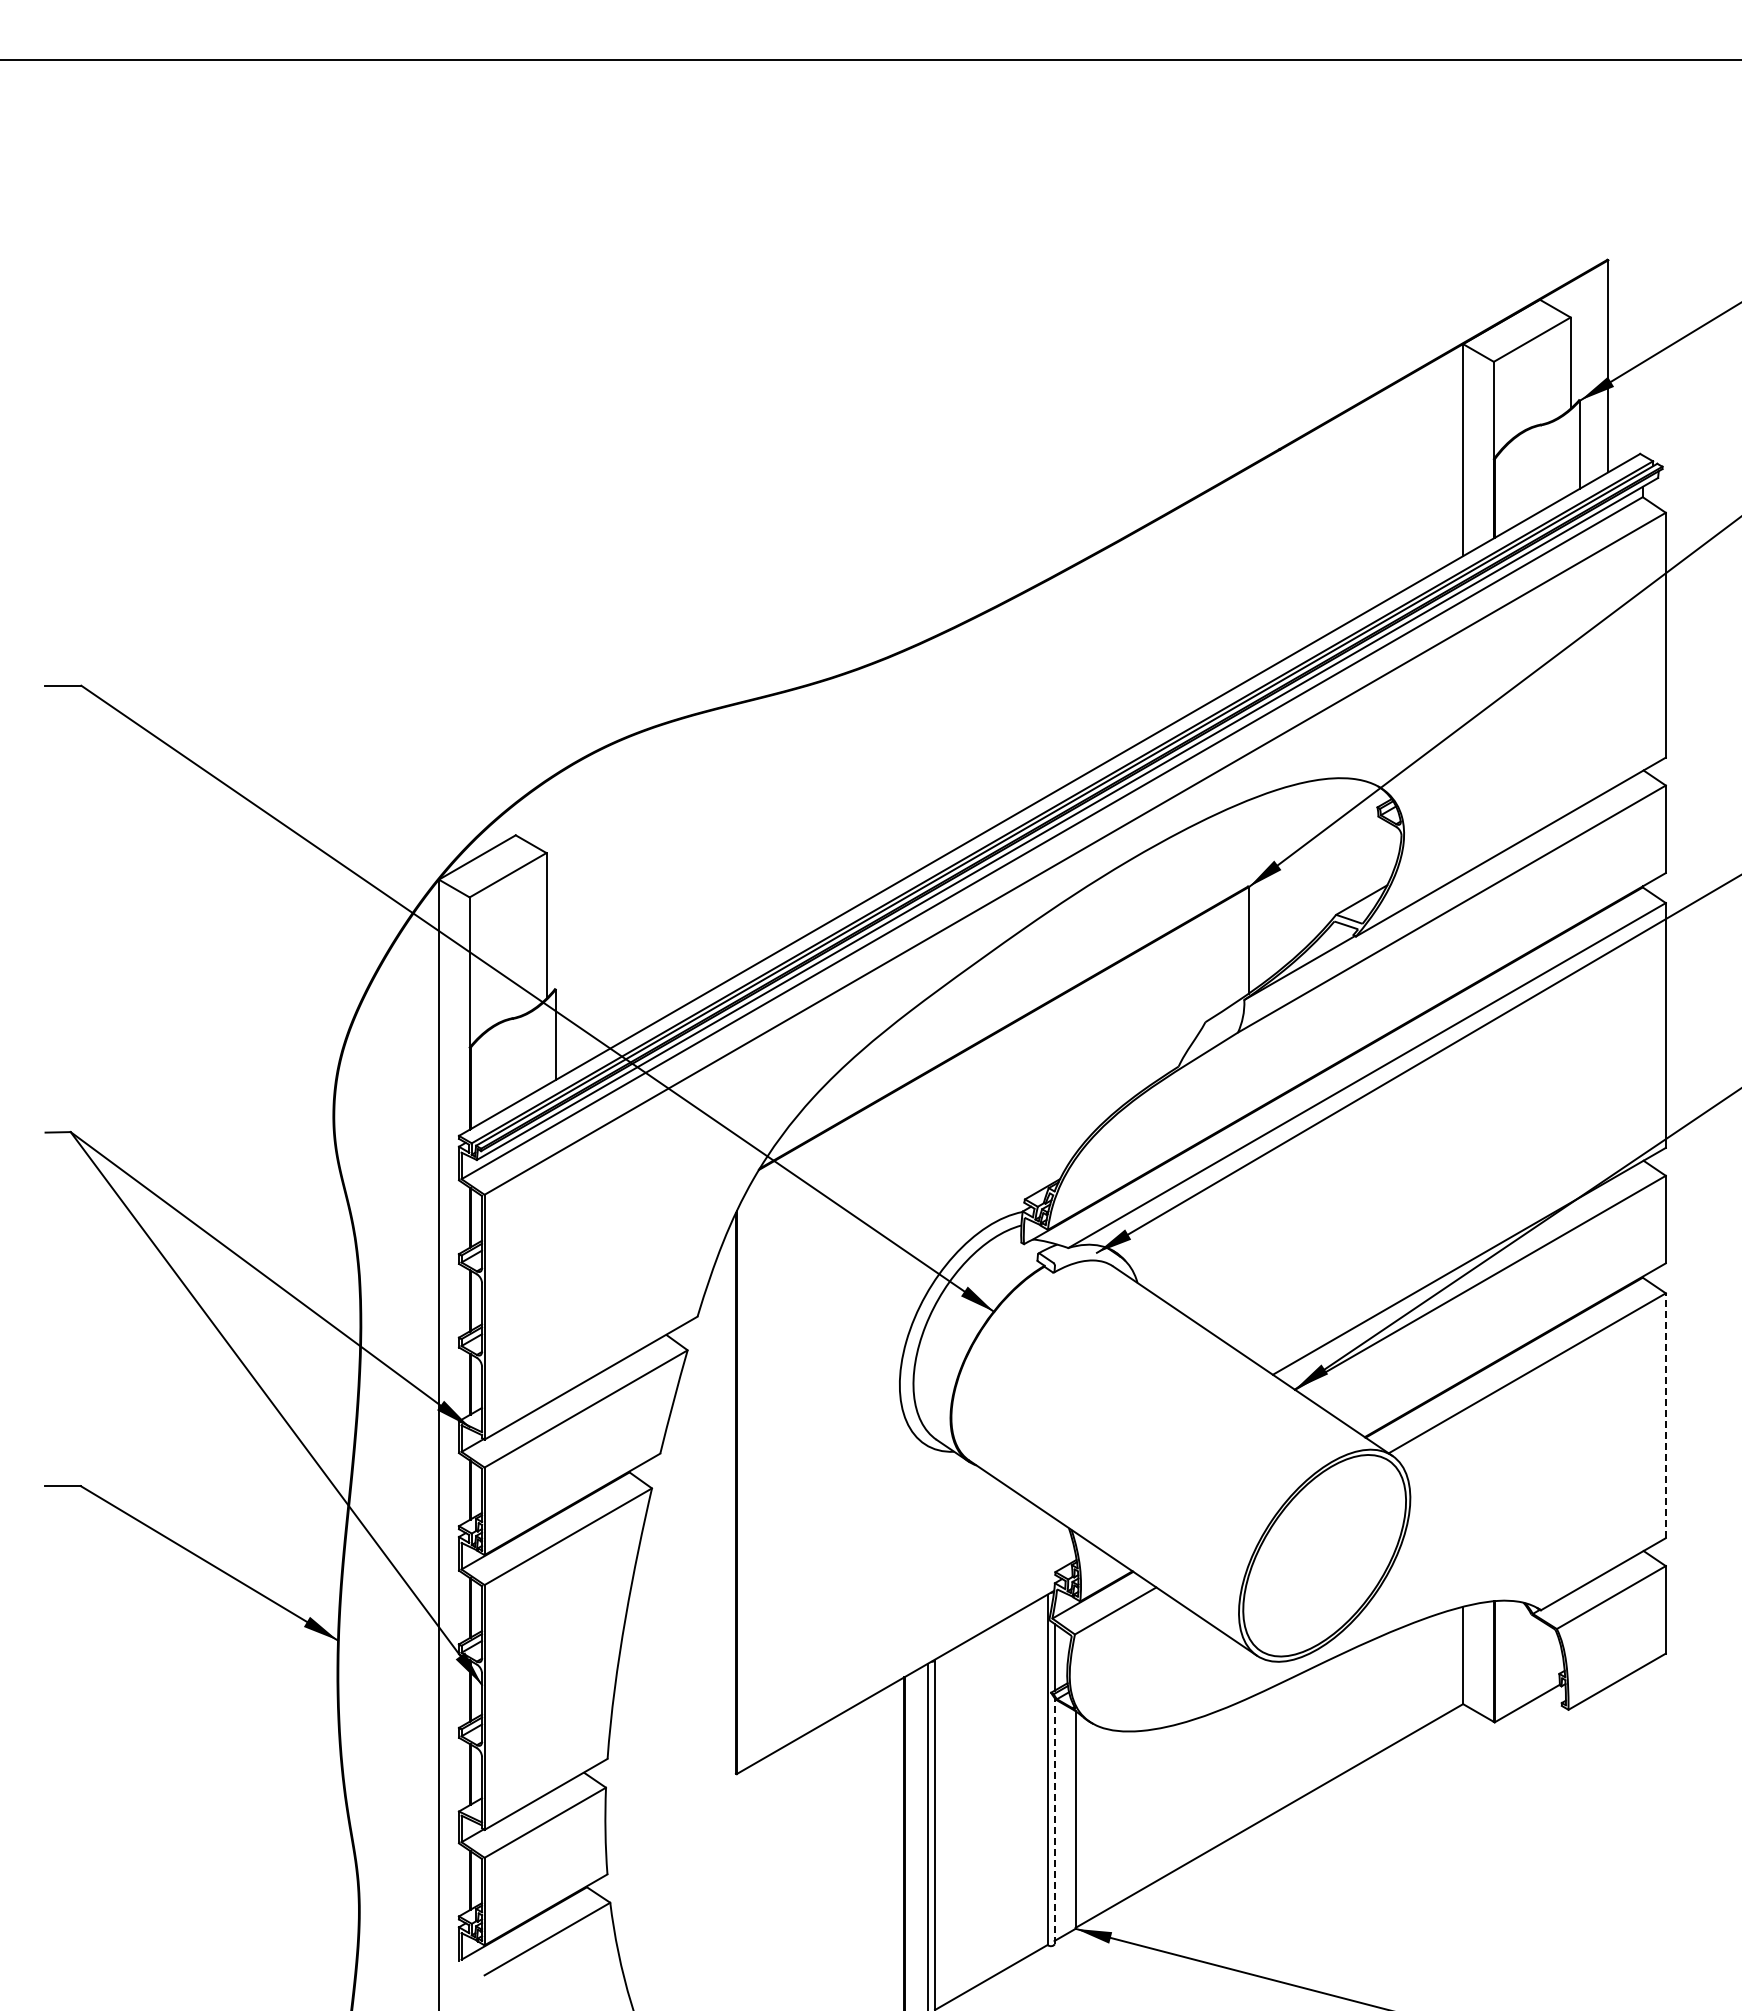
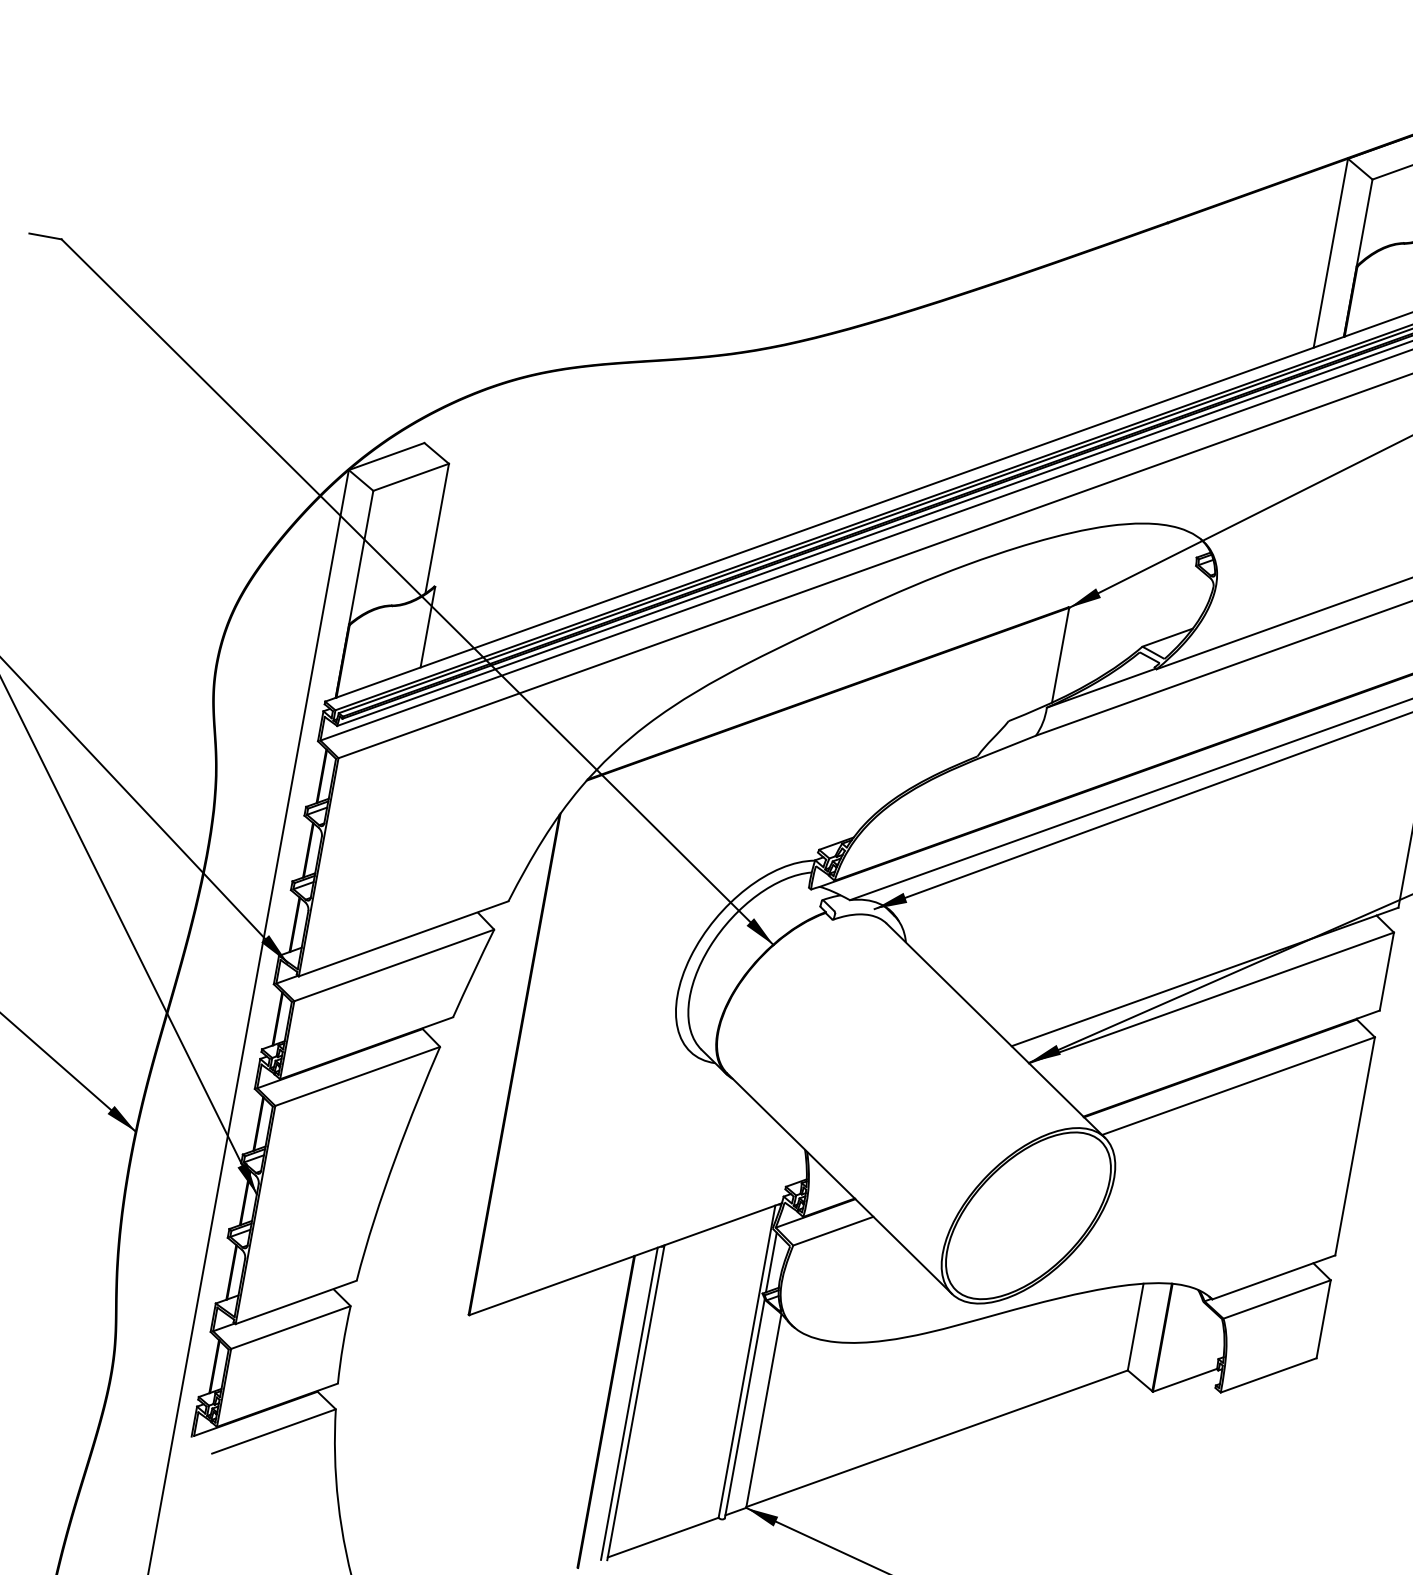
line: (1665, 1415) -> (1354, 1146), dashed -> solid
line: (1054, 1820) -> (744, 1407), dashed -> solid

